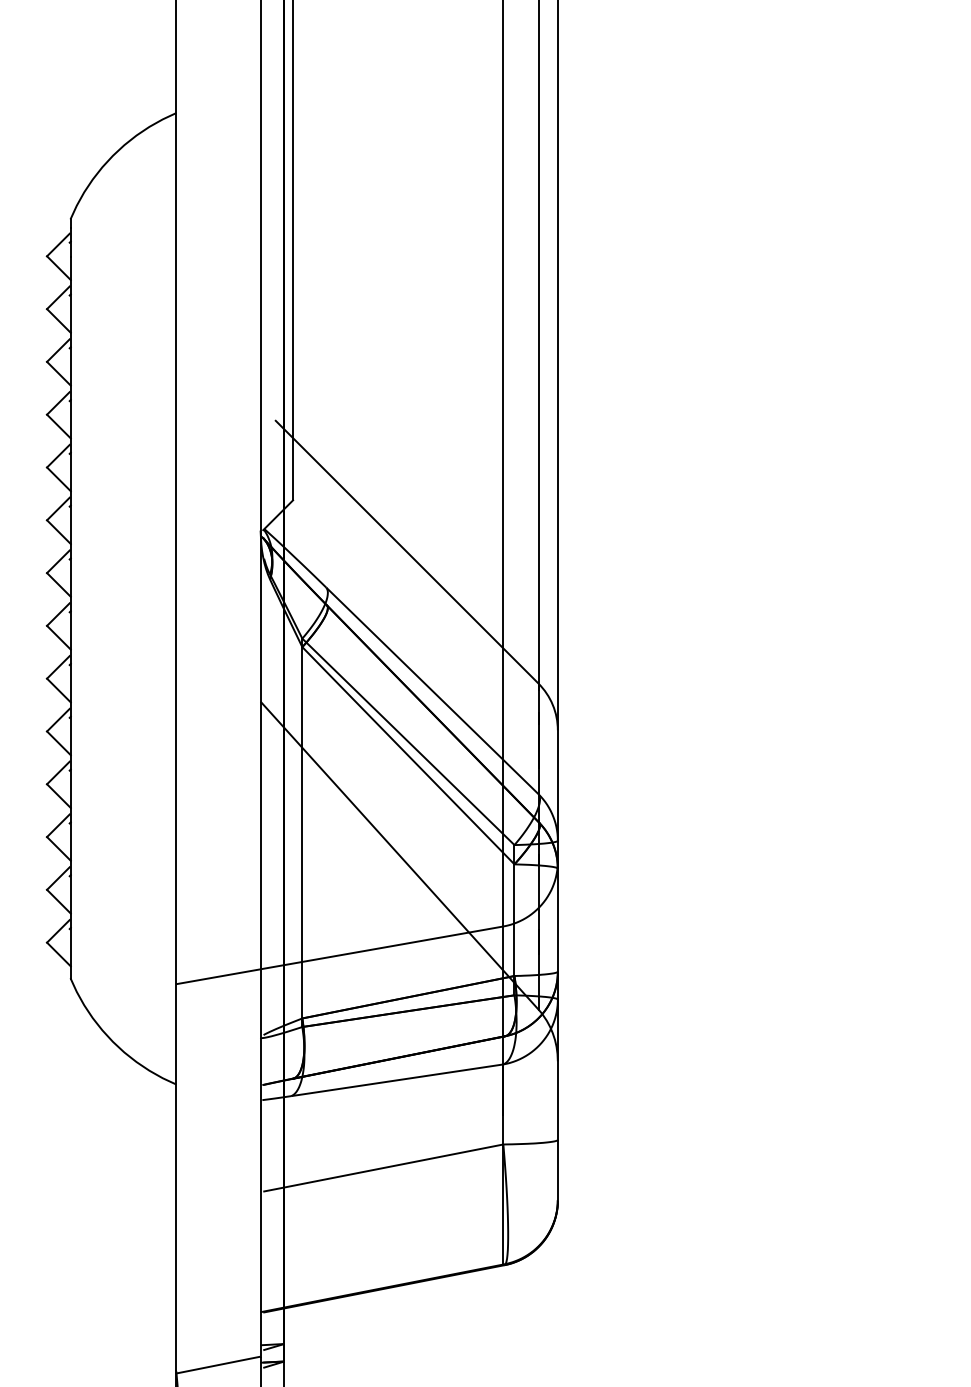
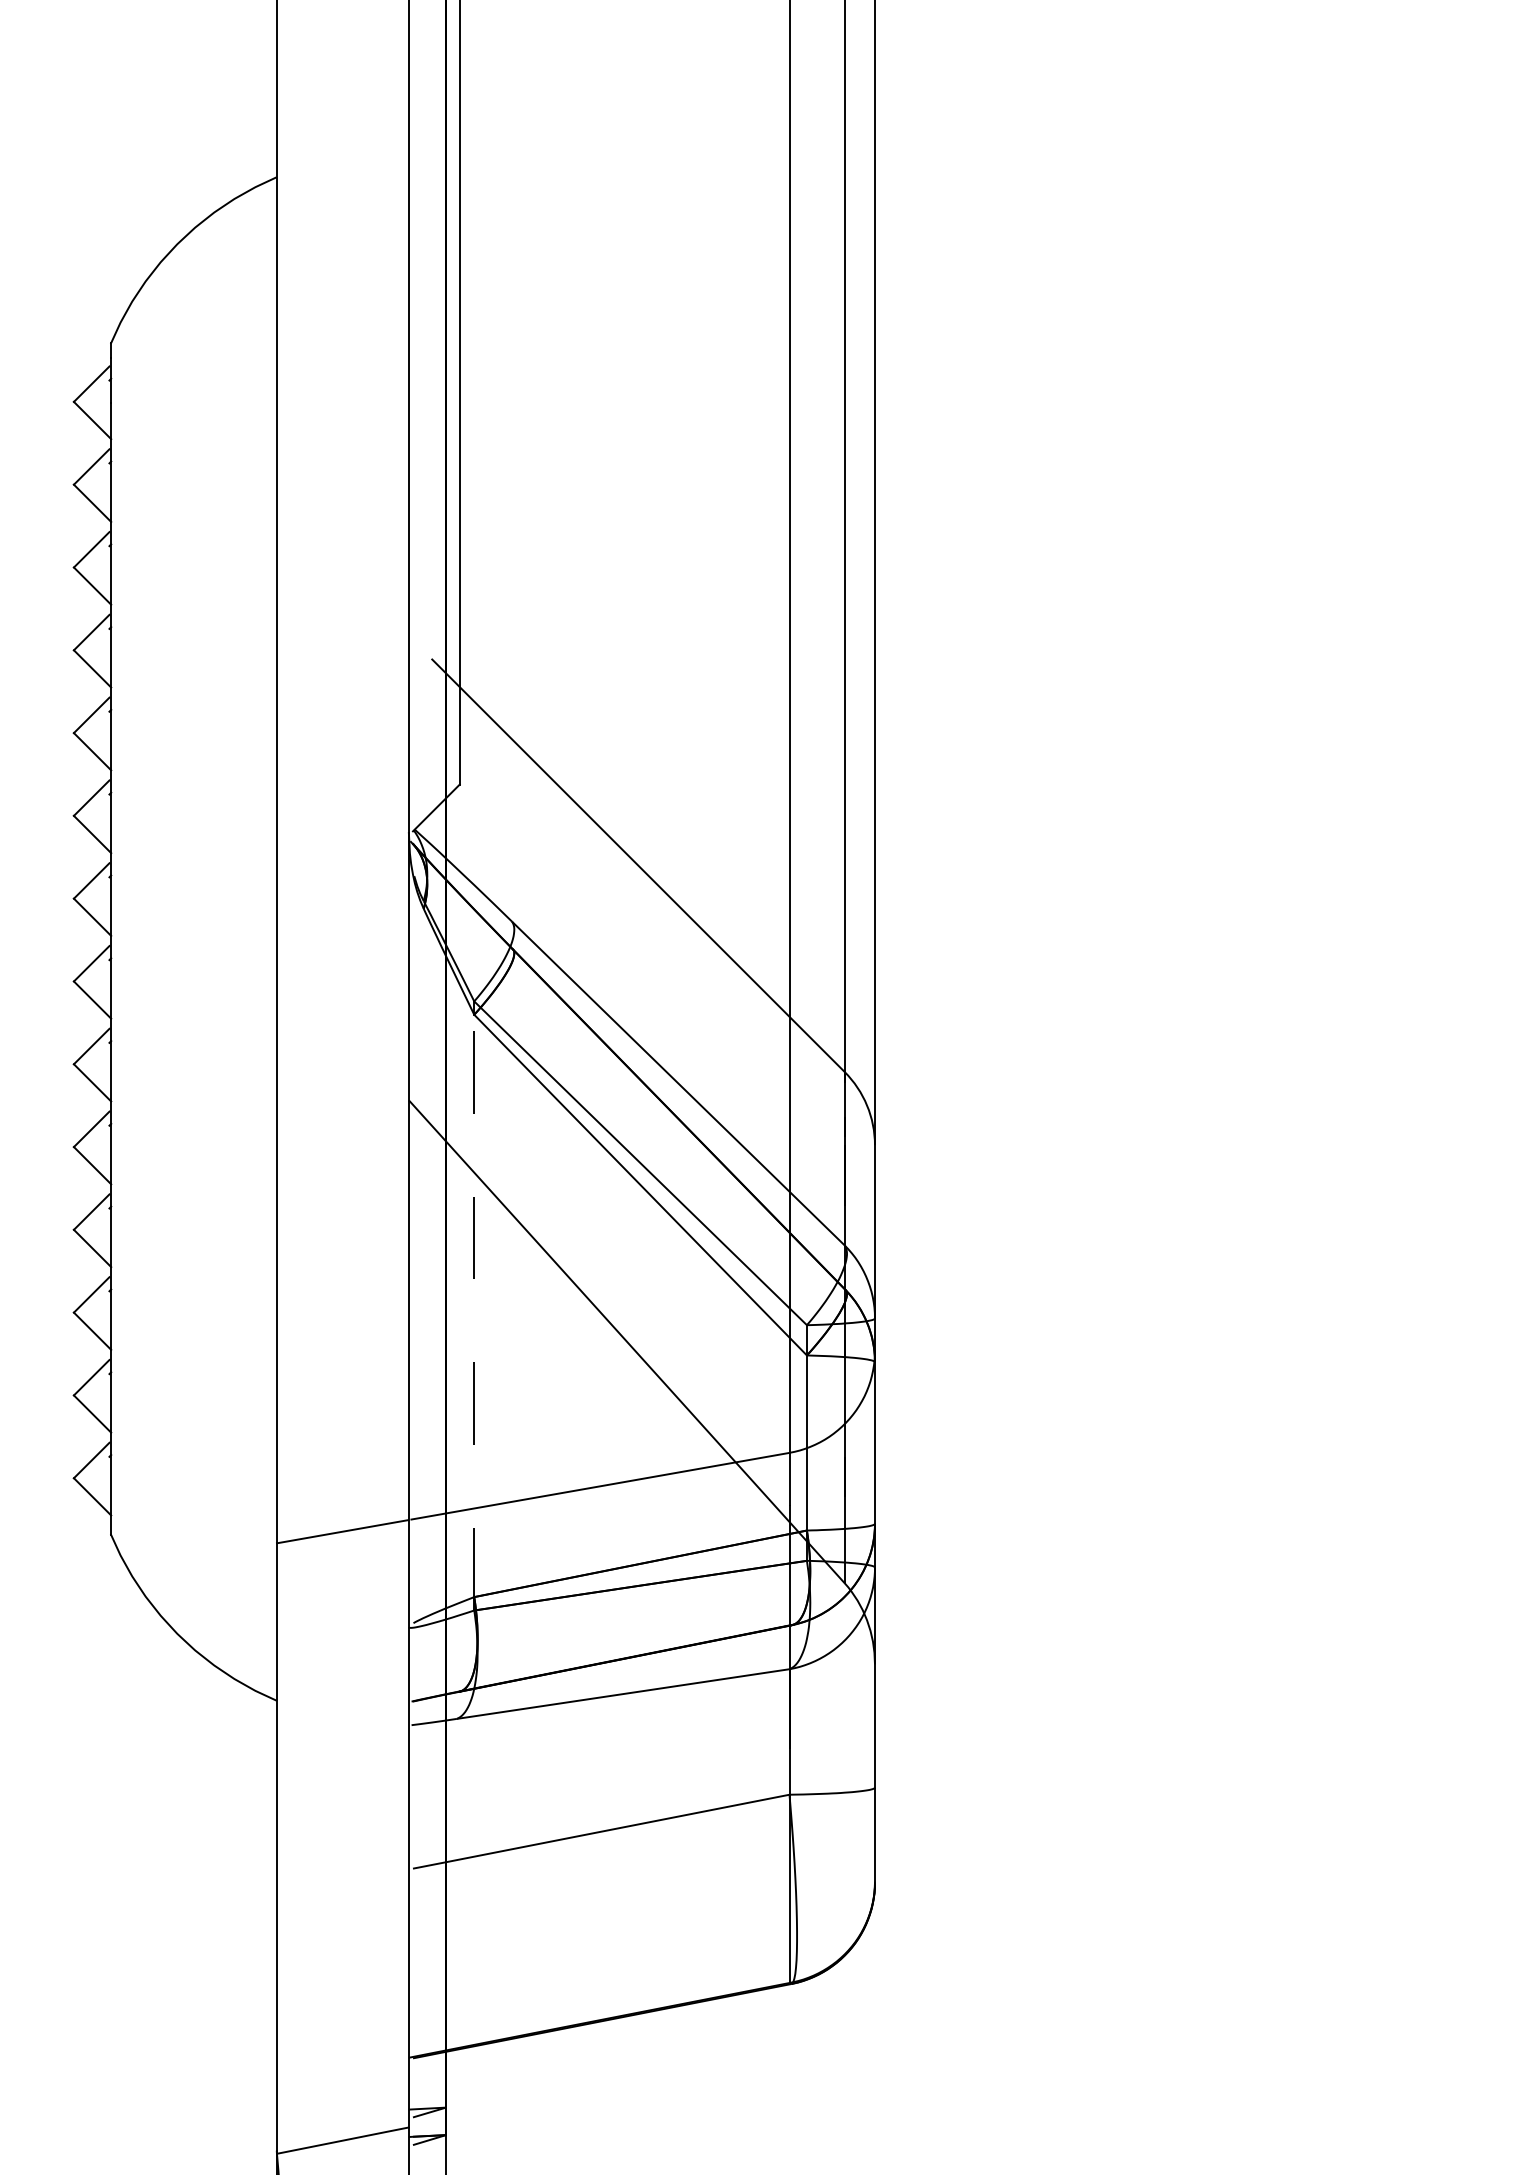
line: (302, 837) -> (474, 1313), solid -> dashed

